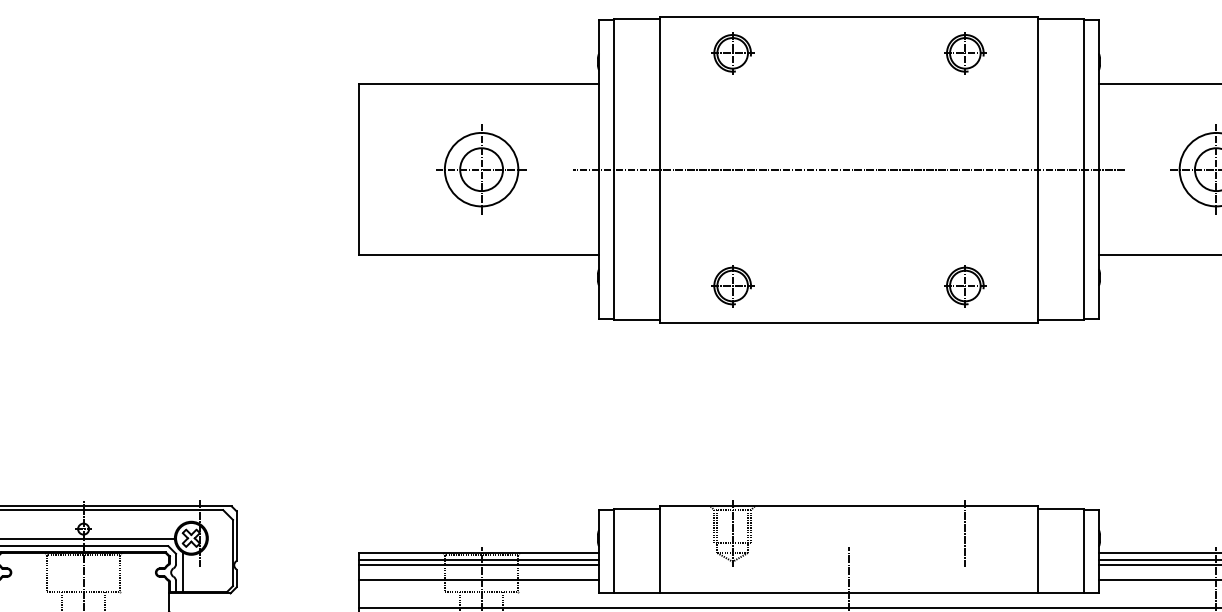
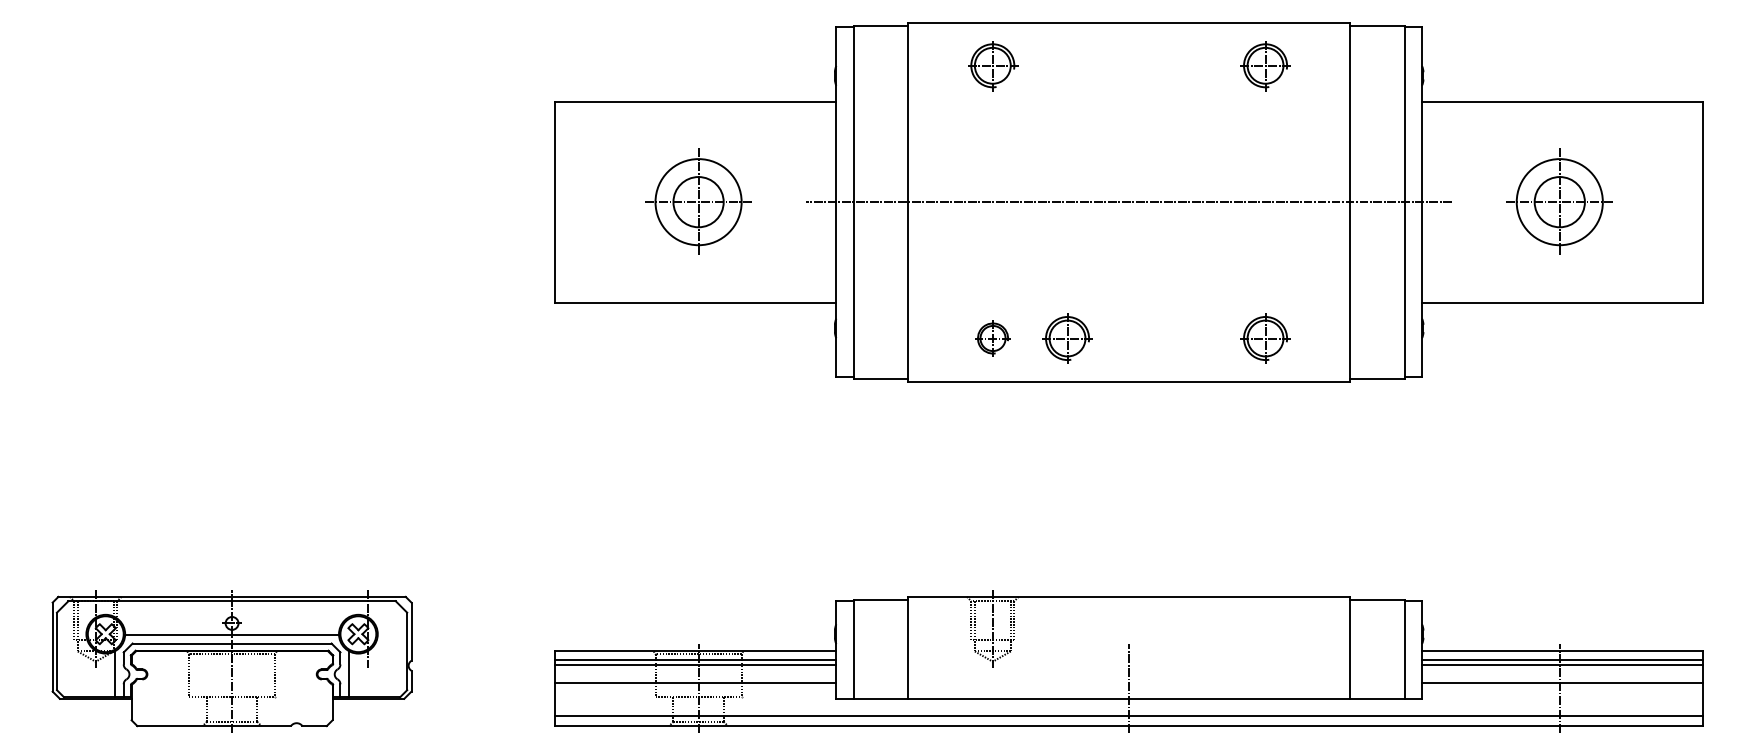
part: (733, 286) -> (993, 338), size x0.7
part: (796, 286) -> (1067, 338), added
line: (965, 533) -> (1265, 628), removed

